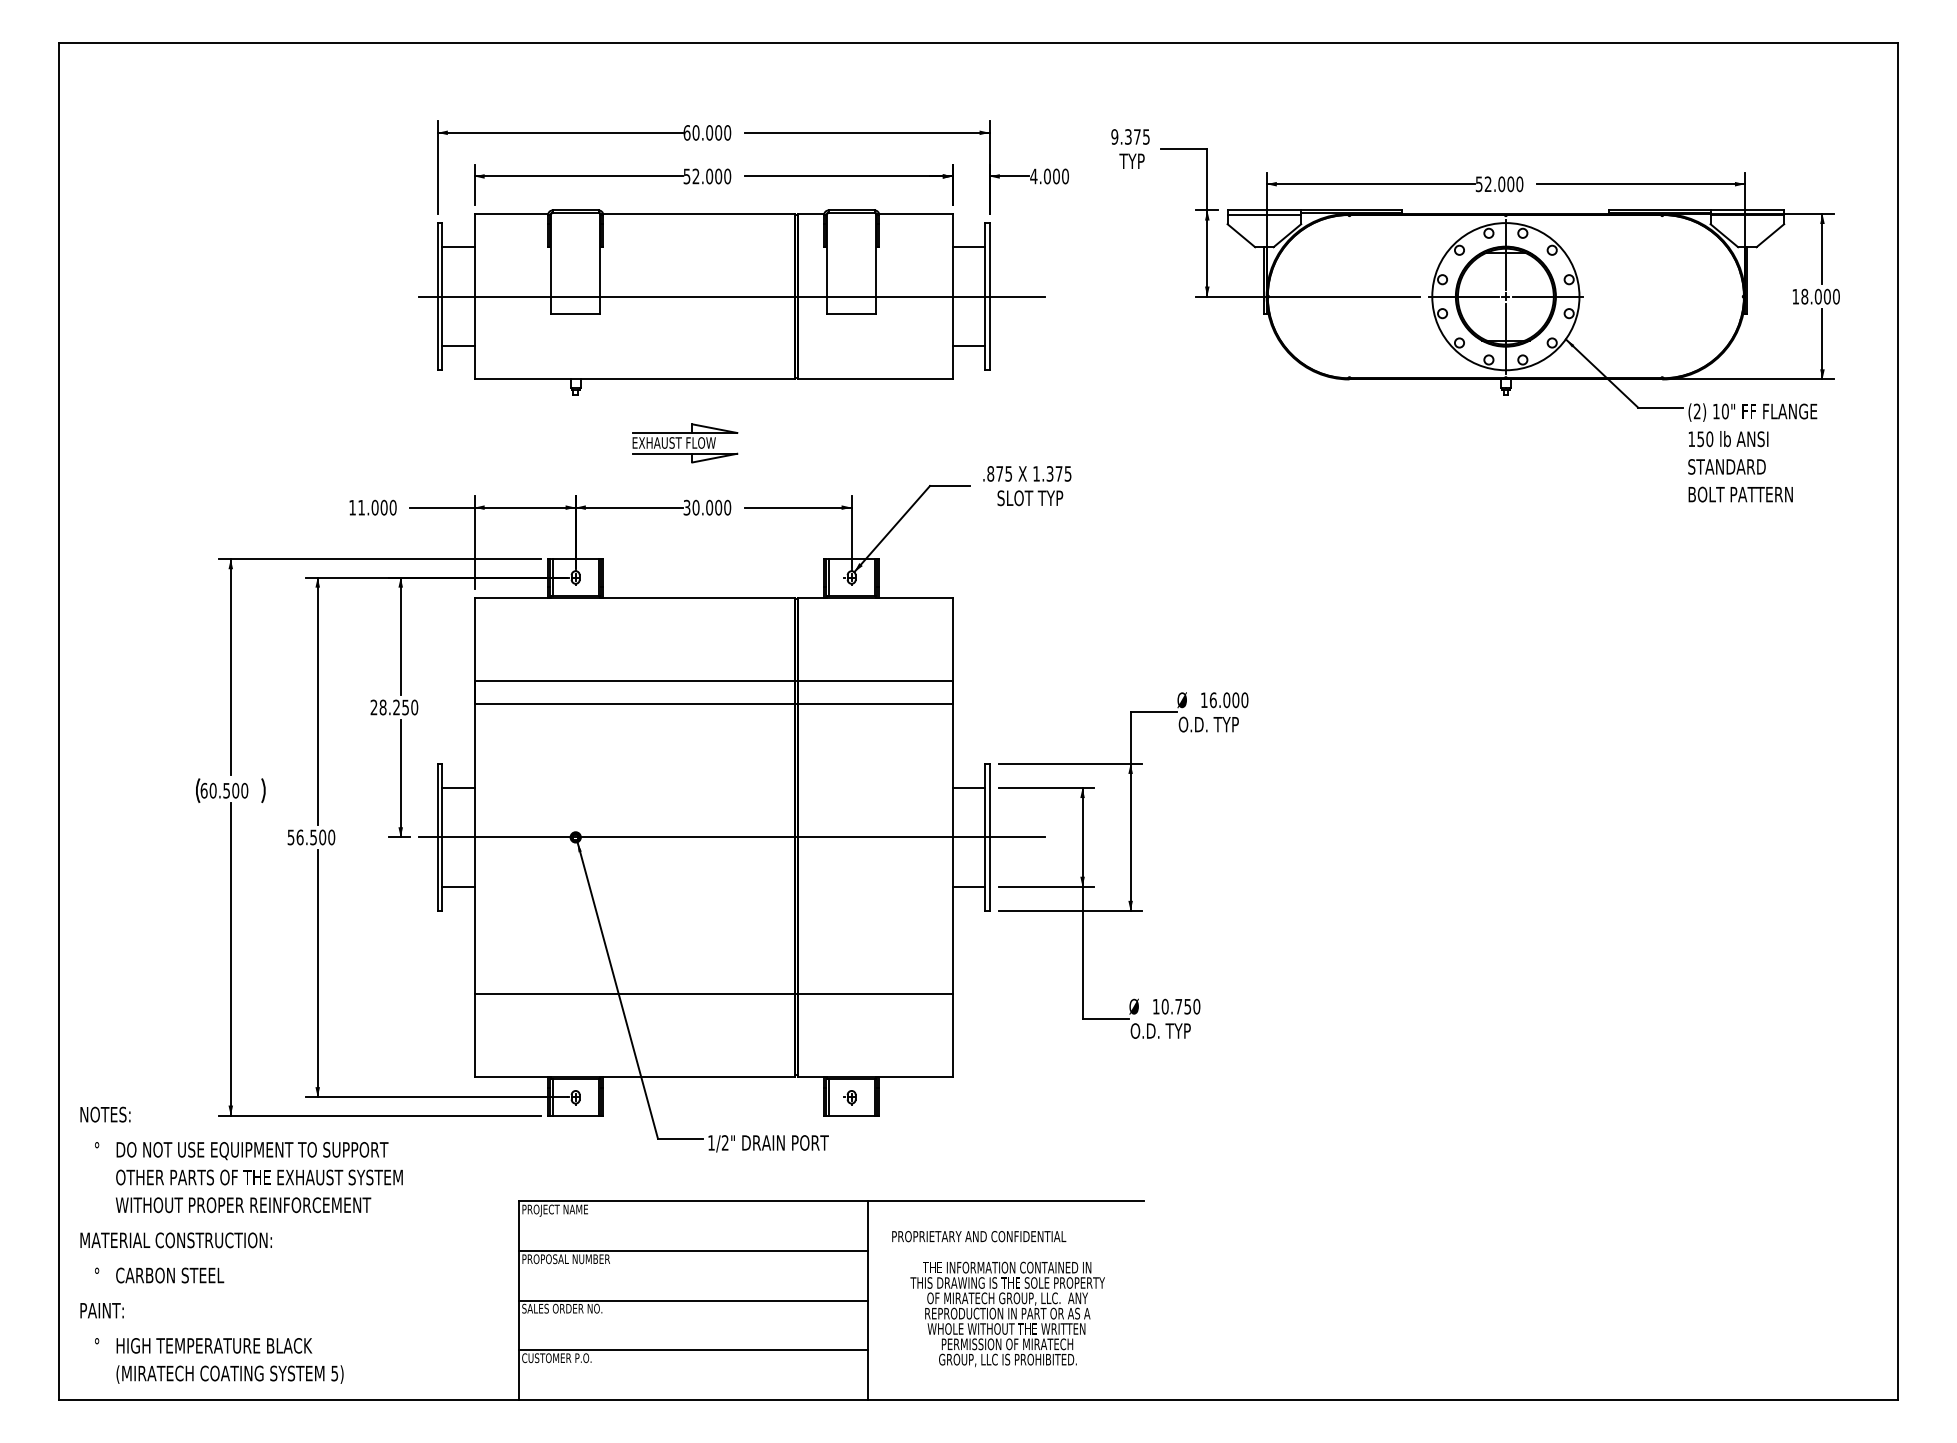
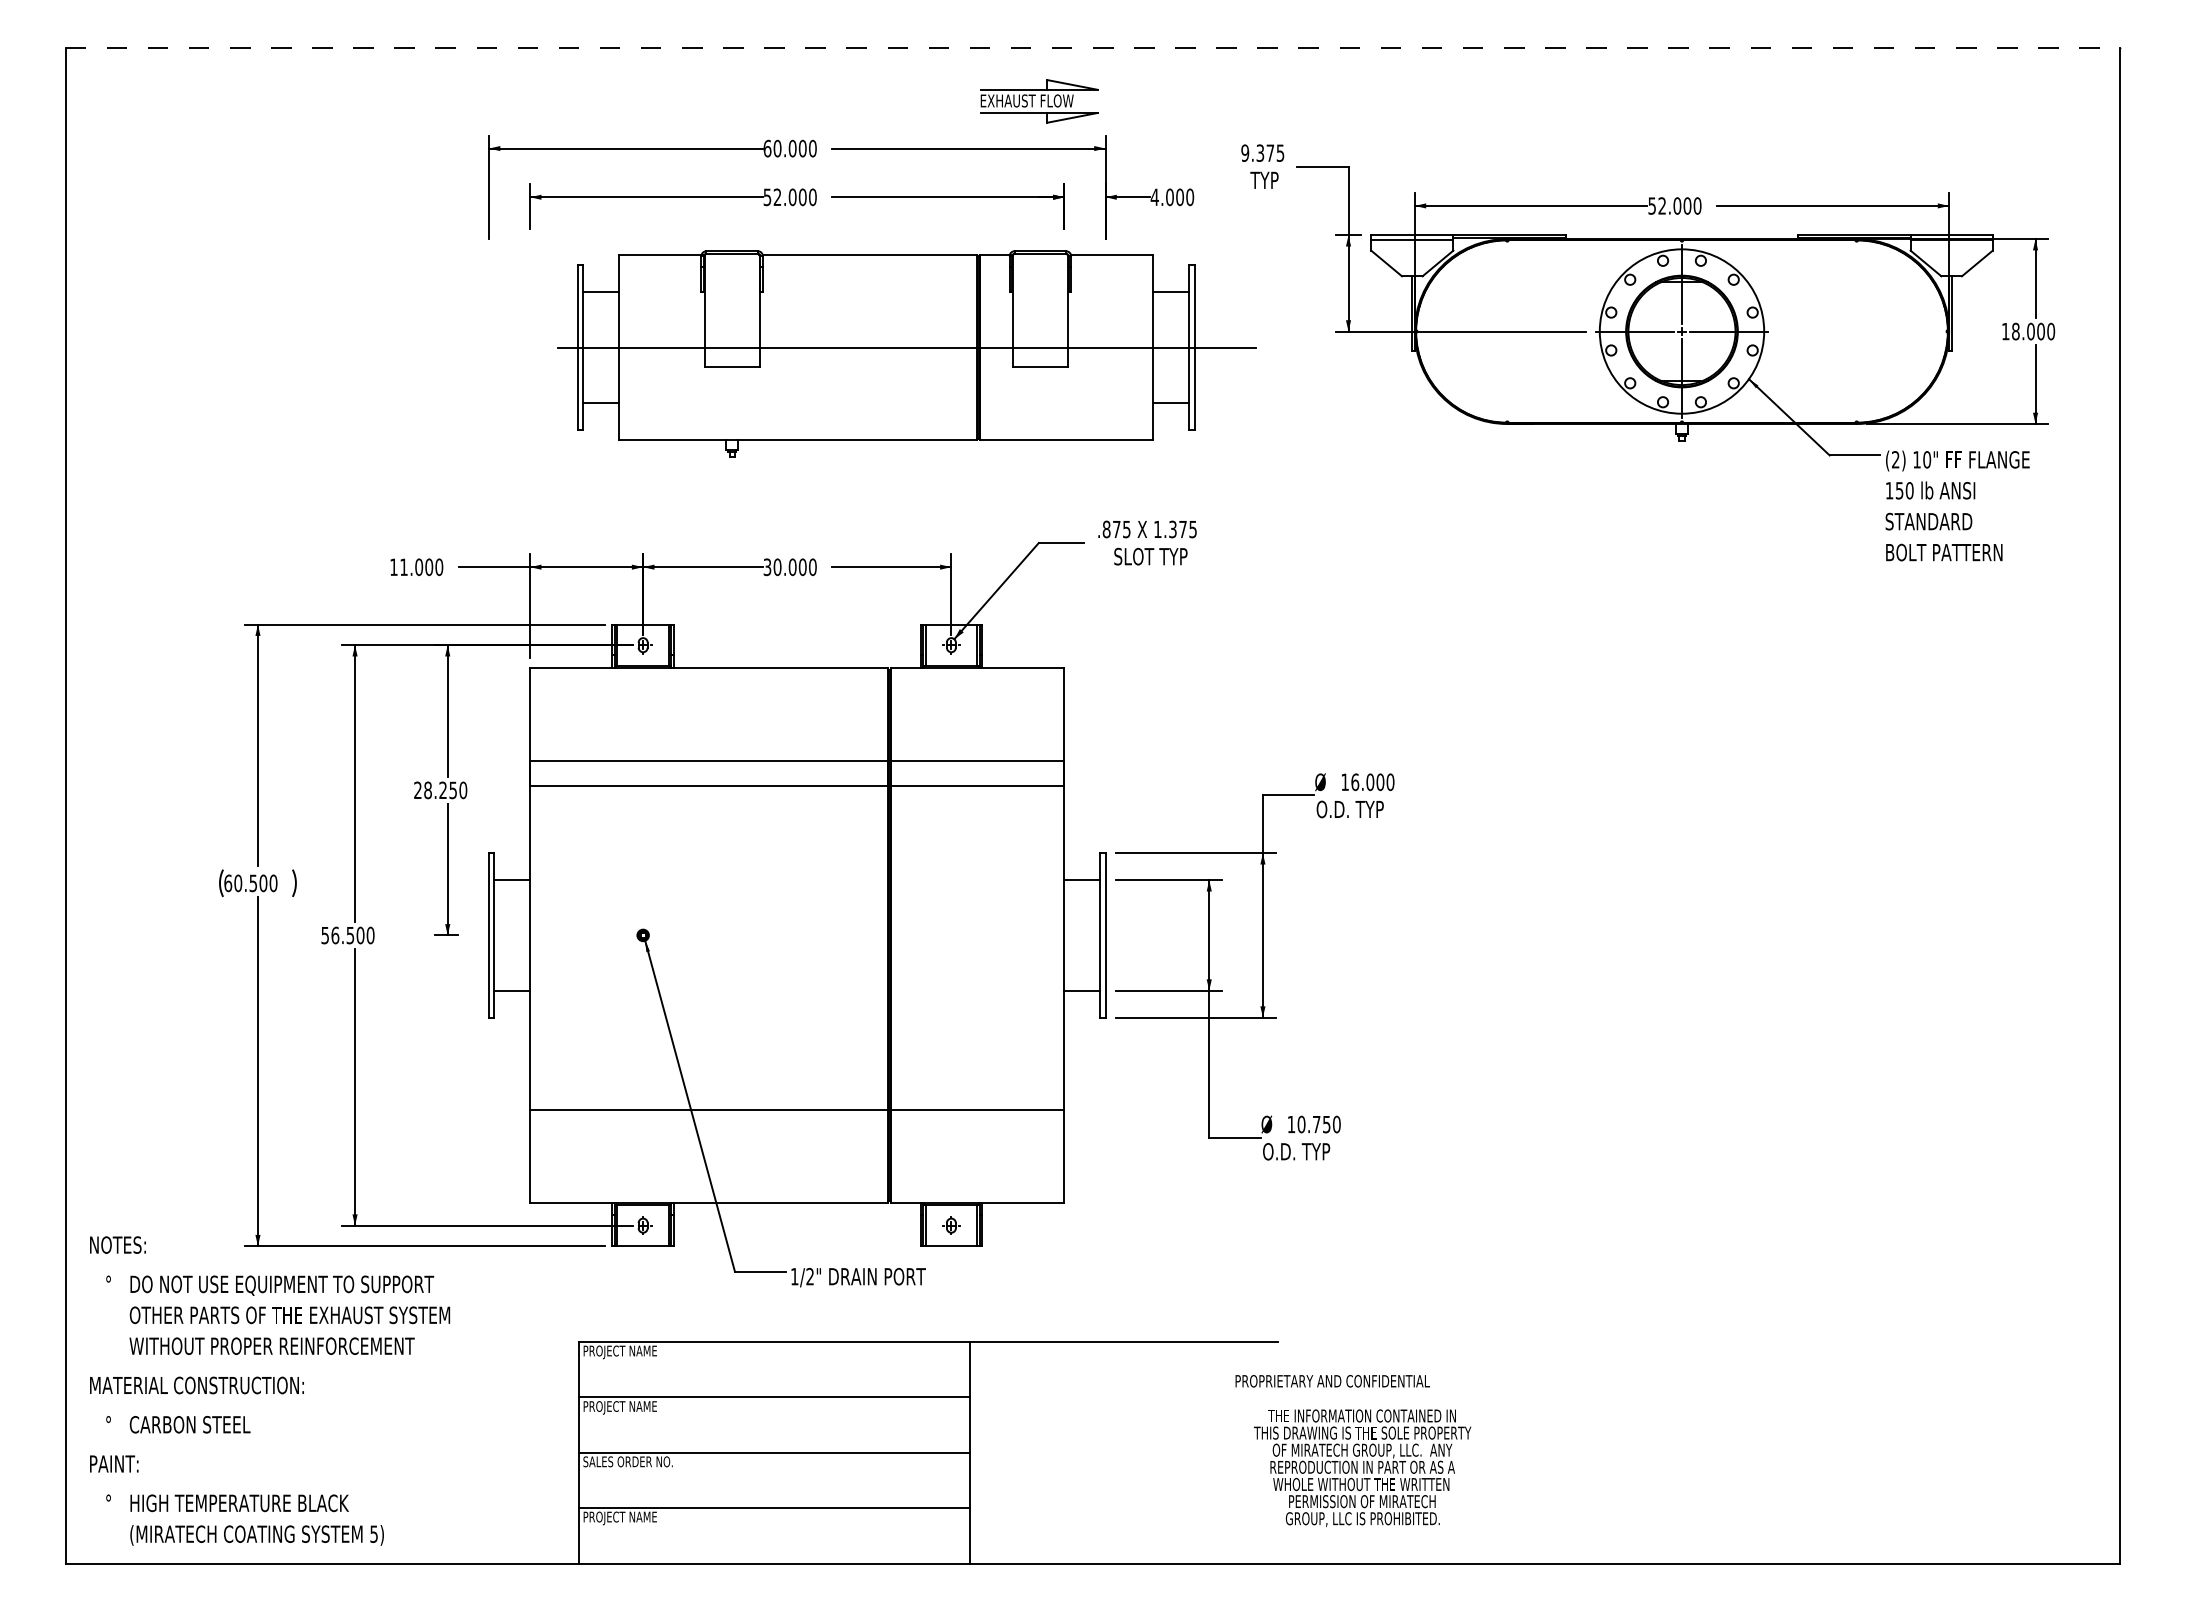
line: (978, 43) -> (1093, 48), solid -> dashed
part: (731, 302) -> (906, 353), moved
part: (685, 443) -> (1039, 101), moved
line: (731, 837) -> (817, 935), removed
text: (978, 1236) -> (1332, 1381), moved
text: (574, 1260) -> (641, 1407), PROPOSAL NUMBER -> PROJECT NAME
text: (1007, 1314) -> (1362, 1468), moved
text: (556, 1359) -> (621, 1518), CUSTOMER P.O. -> PROJECT NAME

